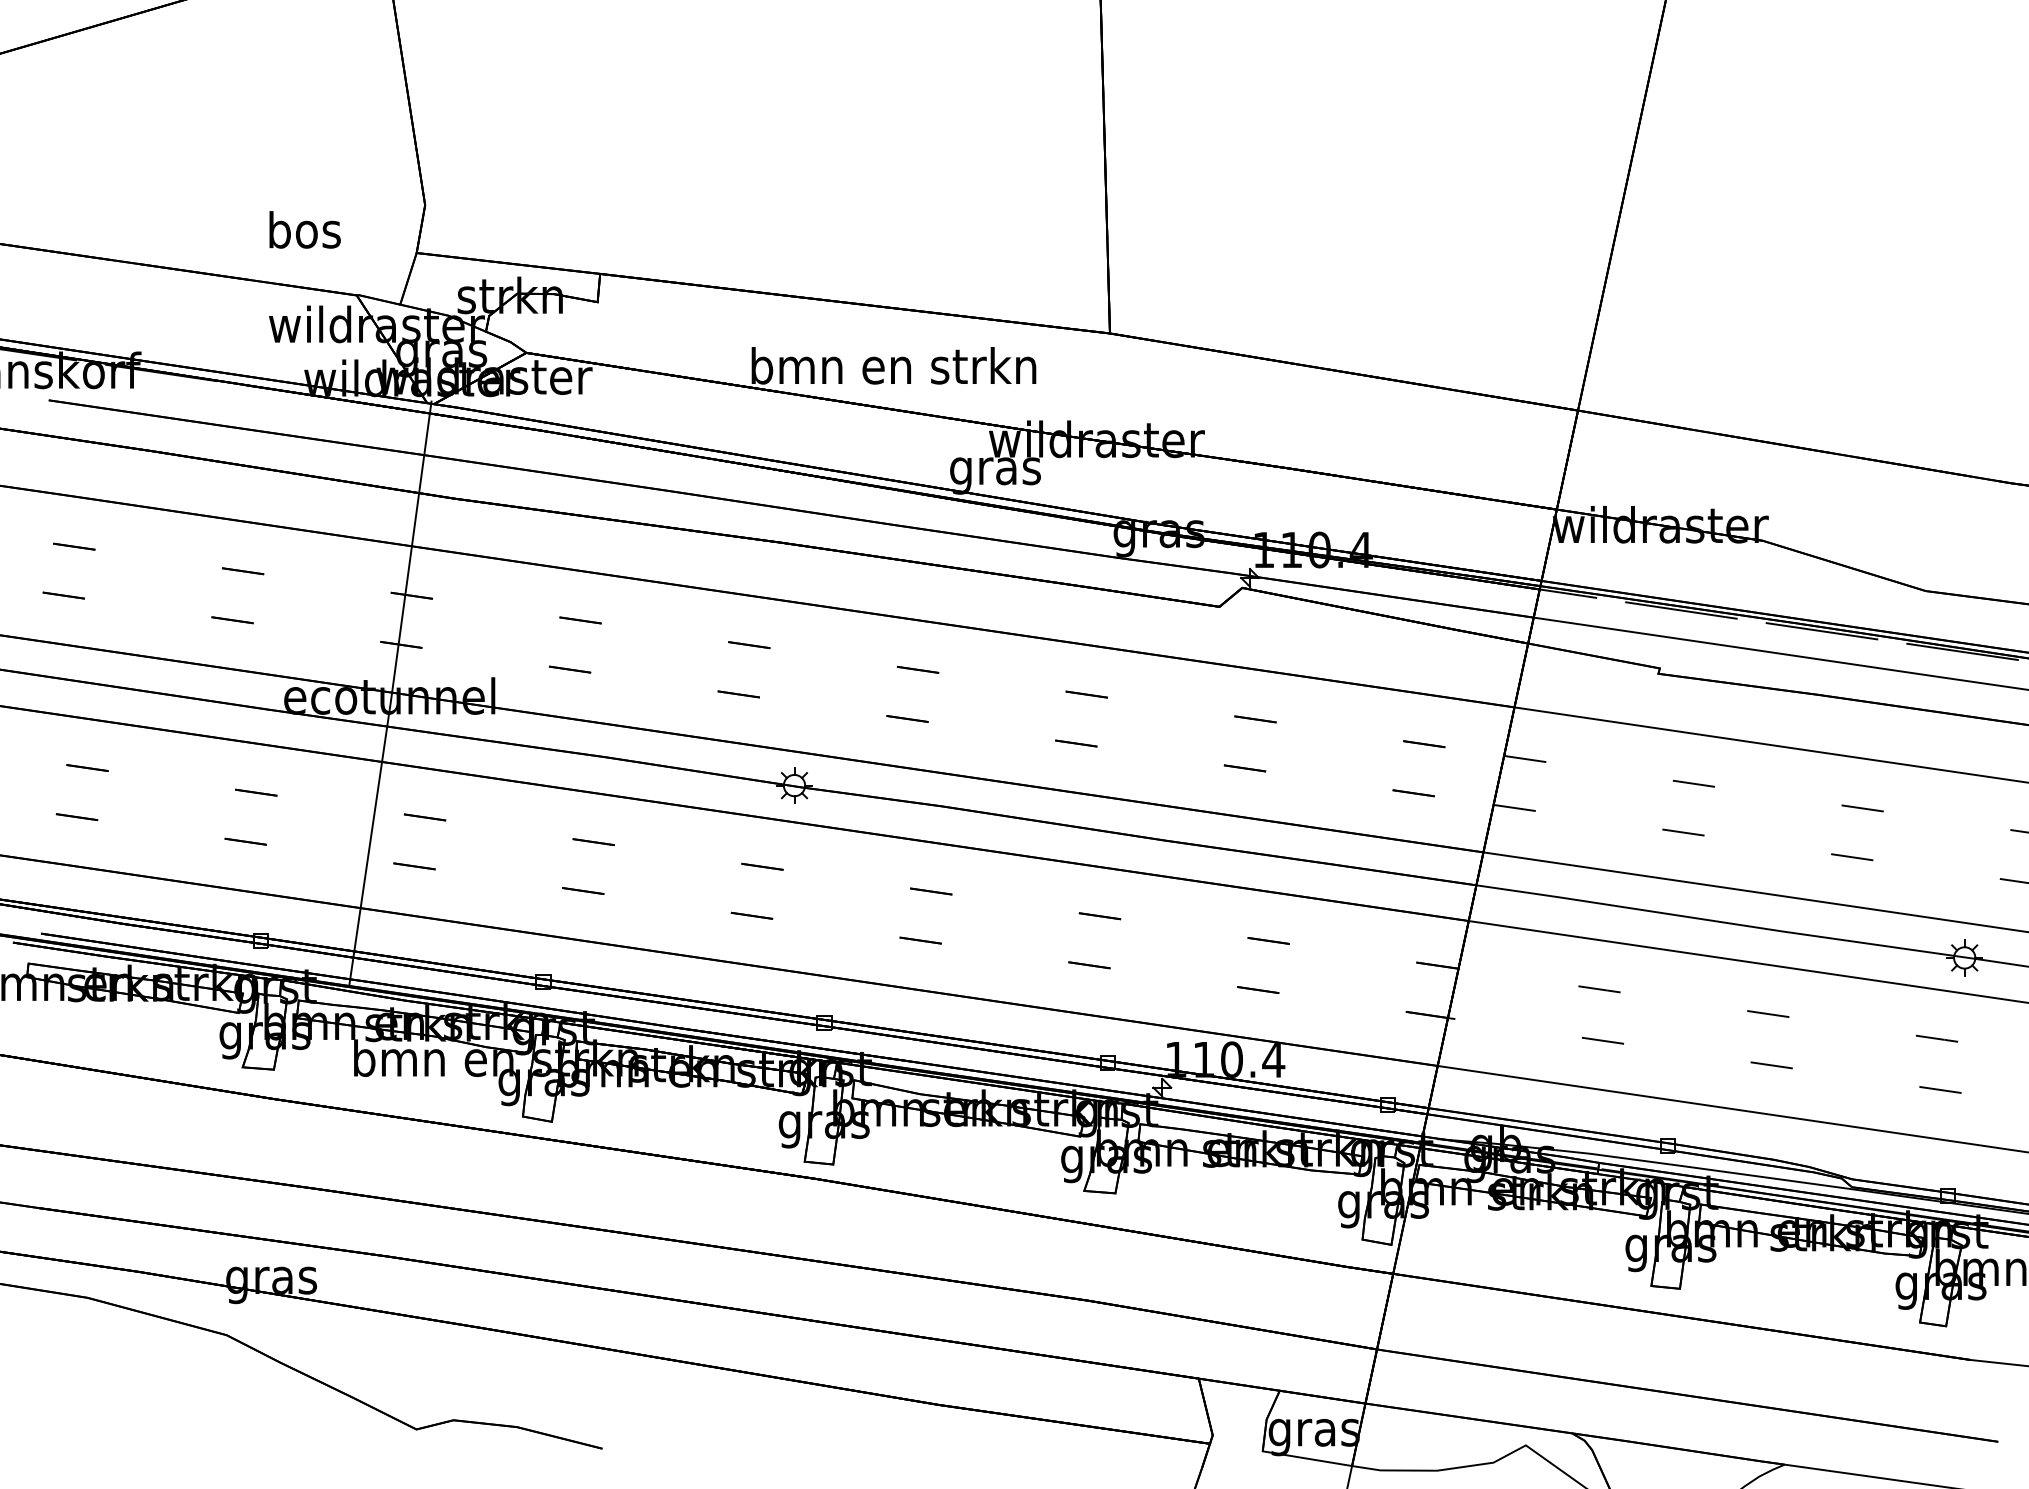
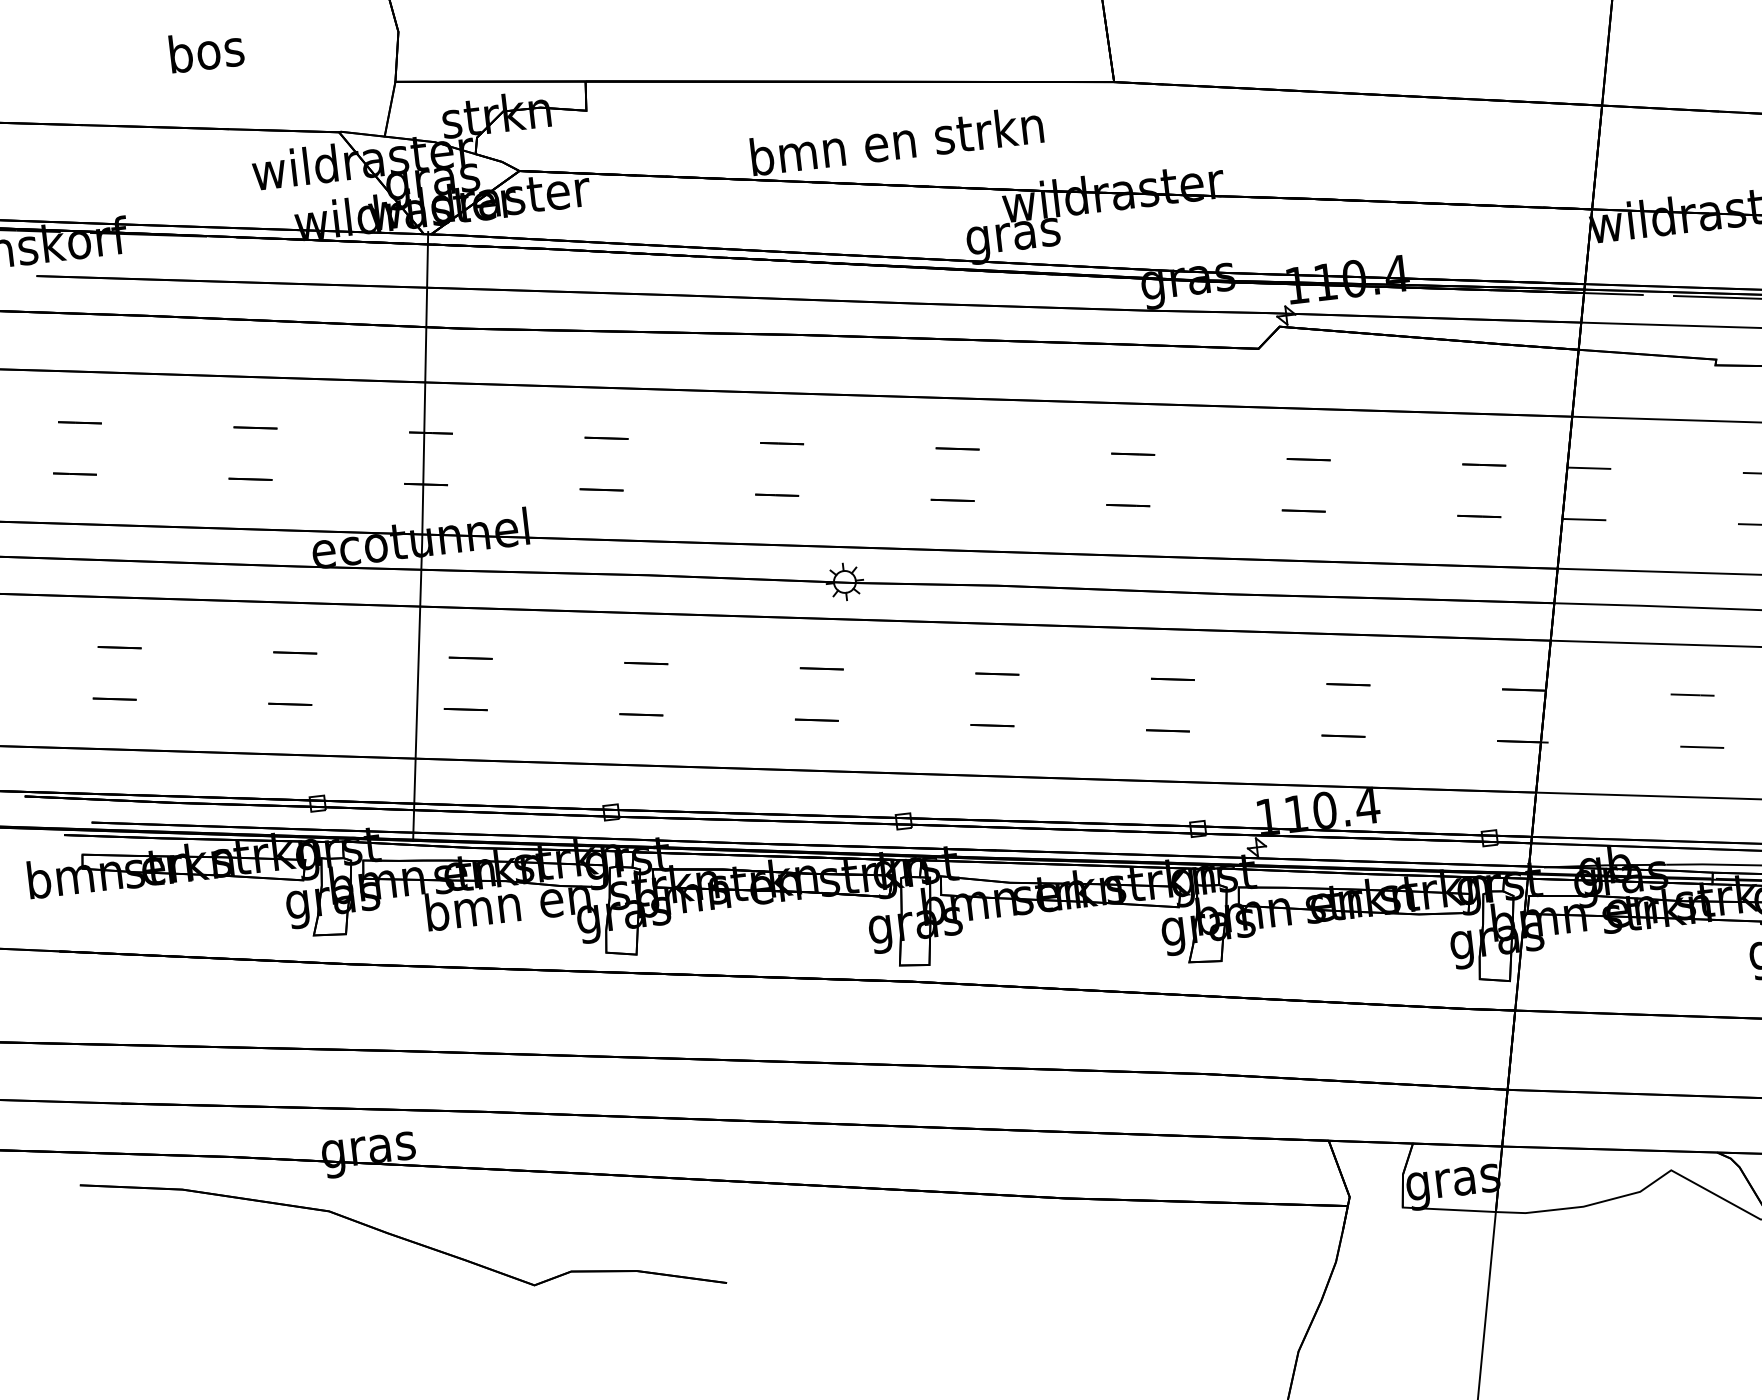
text: (304, 229) -> (206, 50), moved

